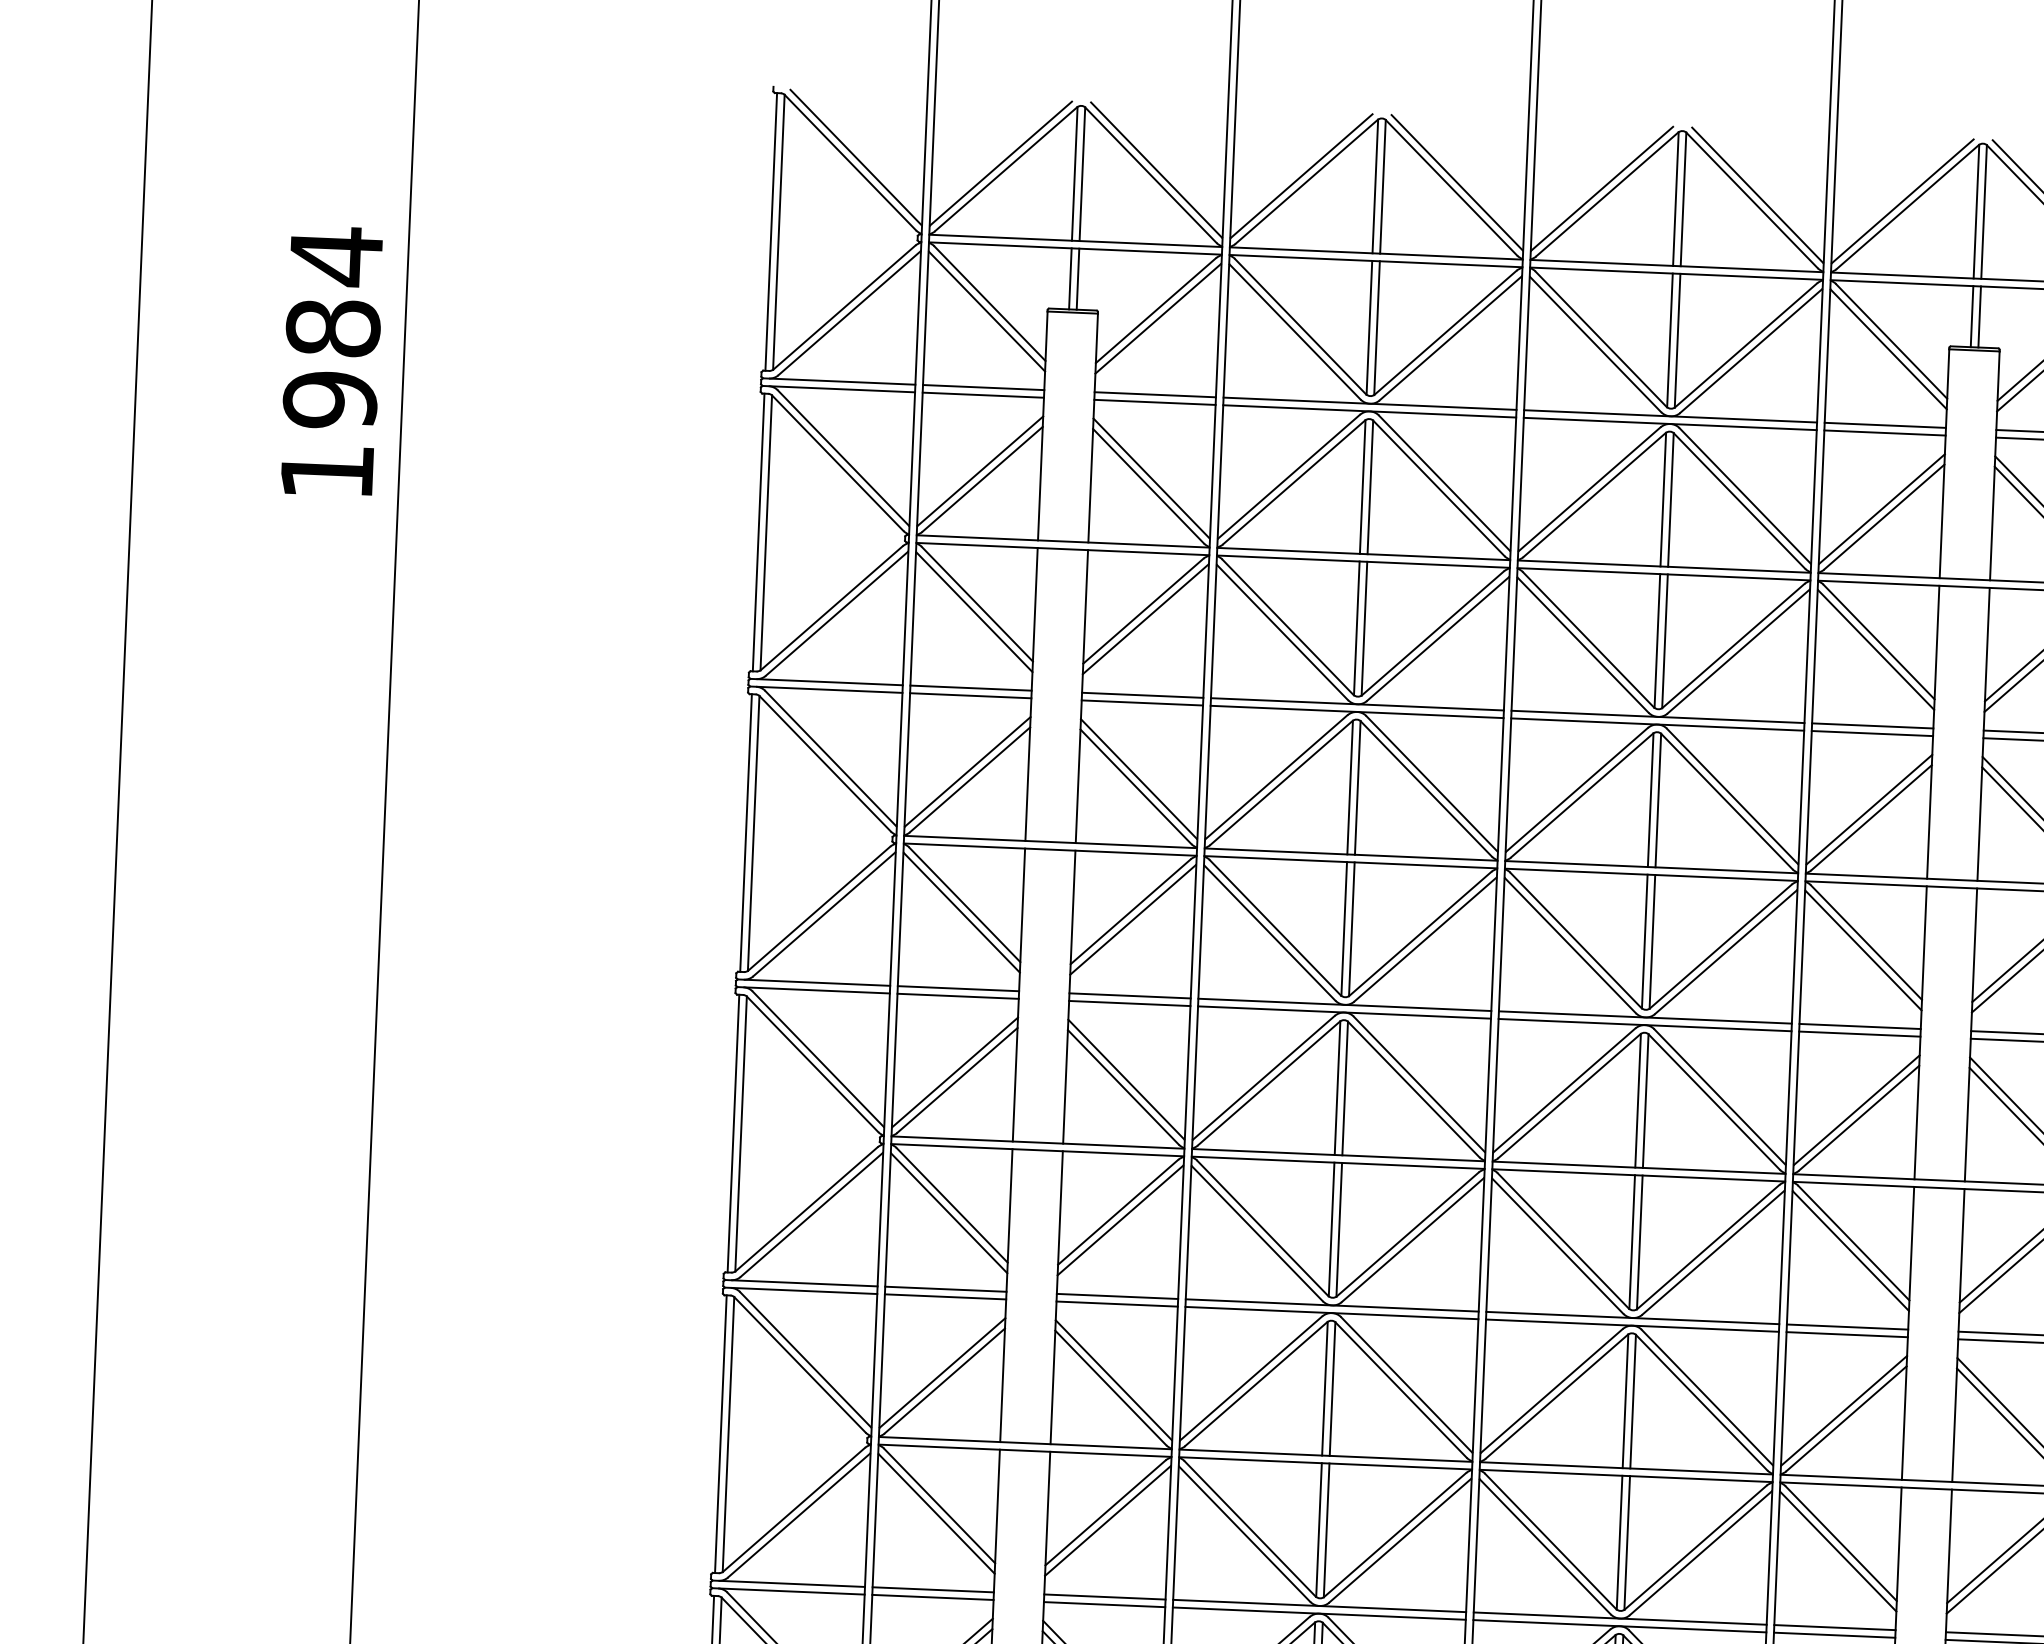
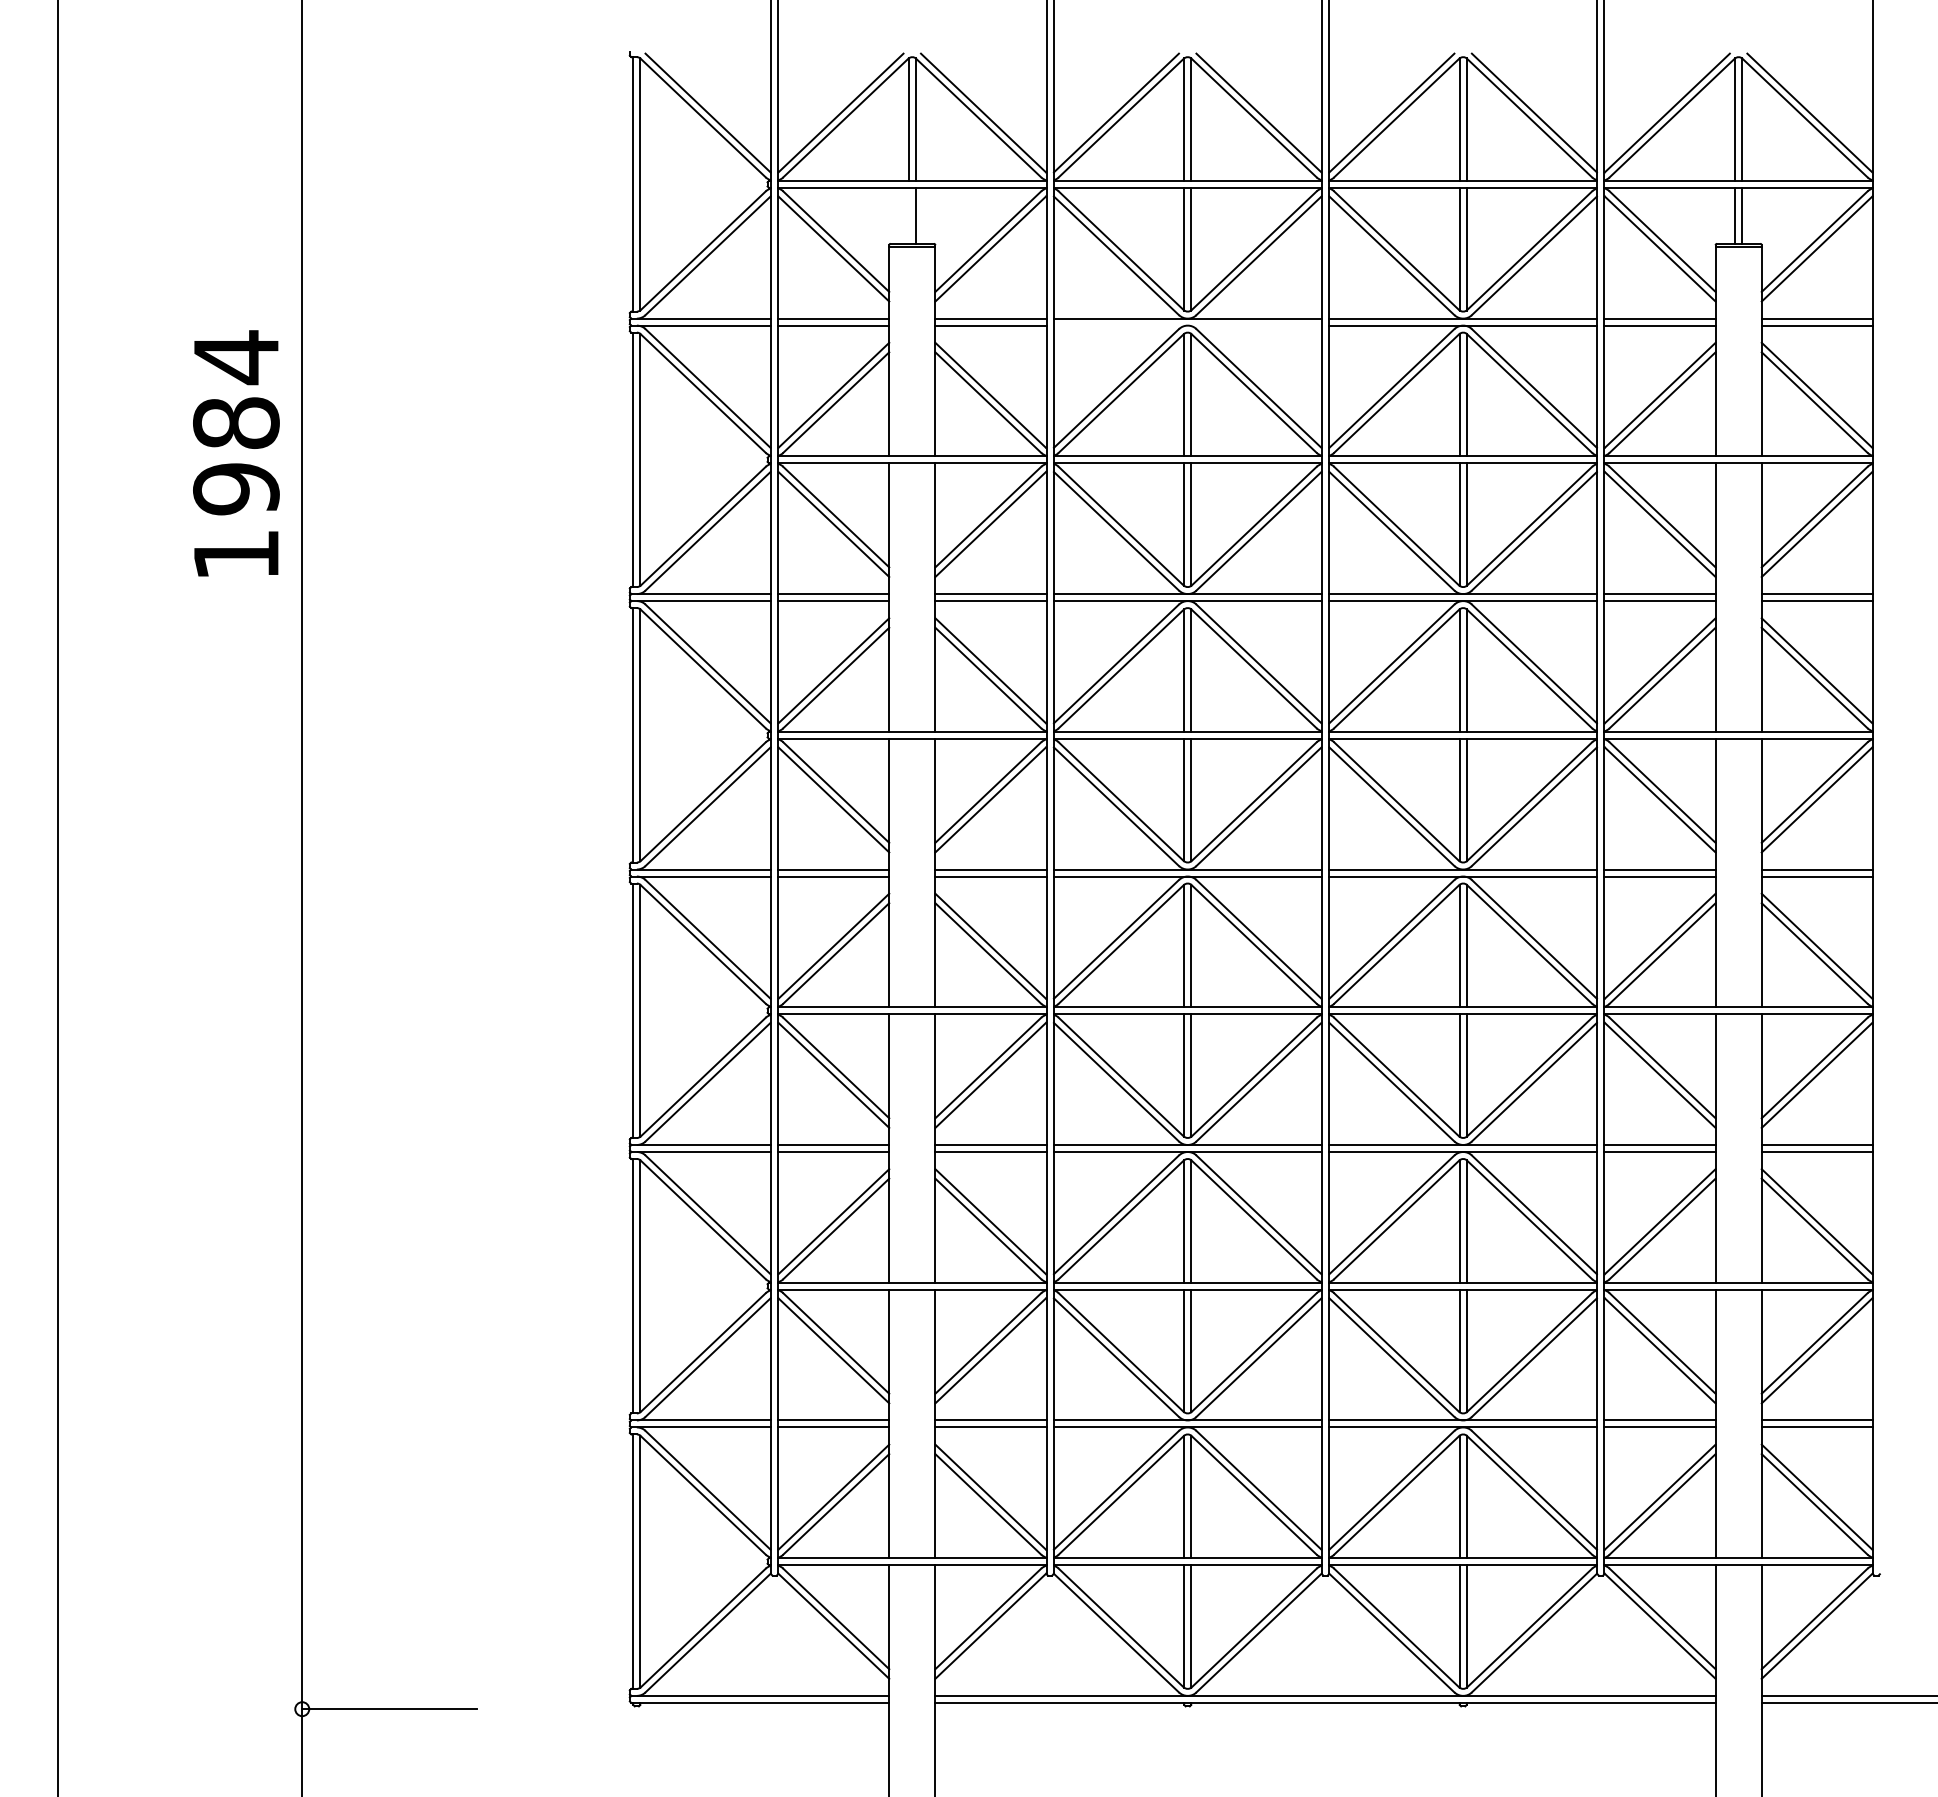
line: (1070, 278) -> (908, 215), removed
text: (332, 361) -> (236, 453), moved
line: (1369, 411) -> (1187, 325), removed

